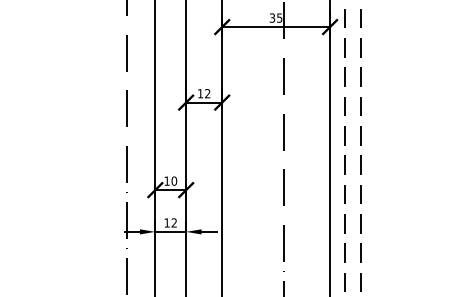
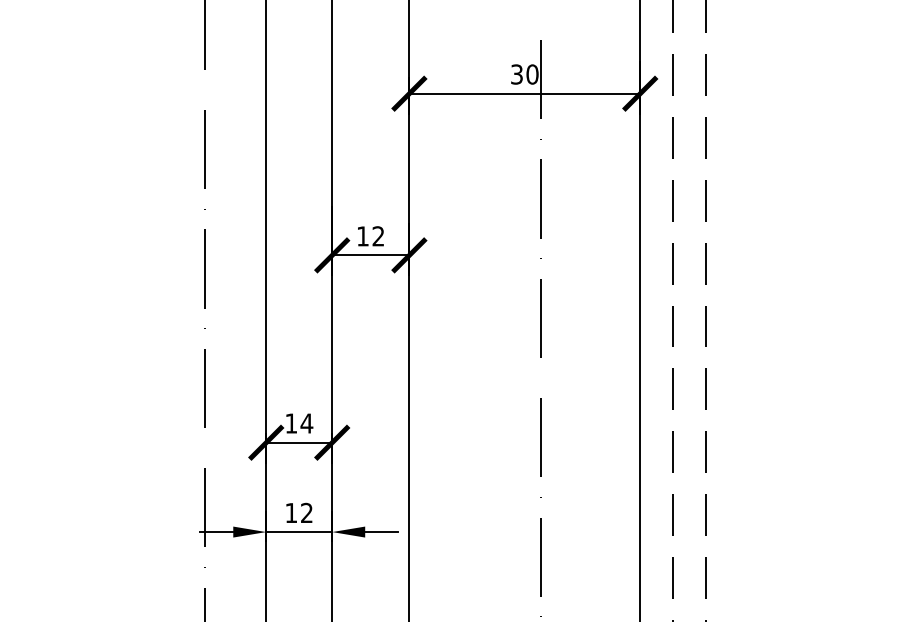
text: (279, 17) -> (532, 73), 35 -> 30
text: (174, 180) -> (307, 422), 10 -> 14

